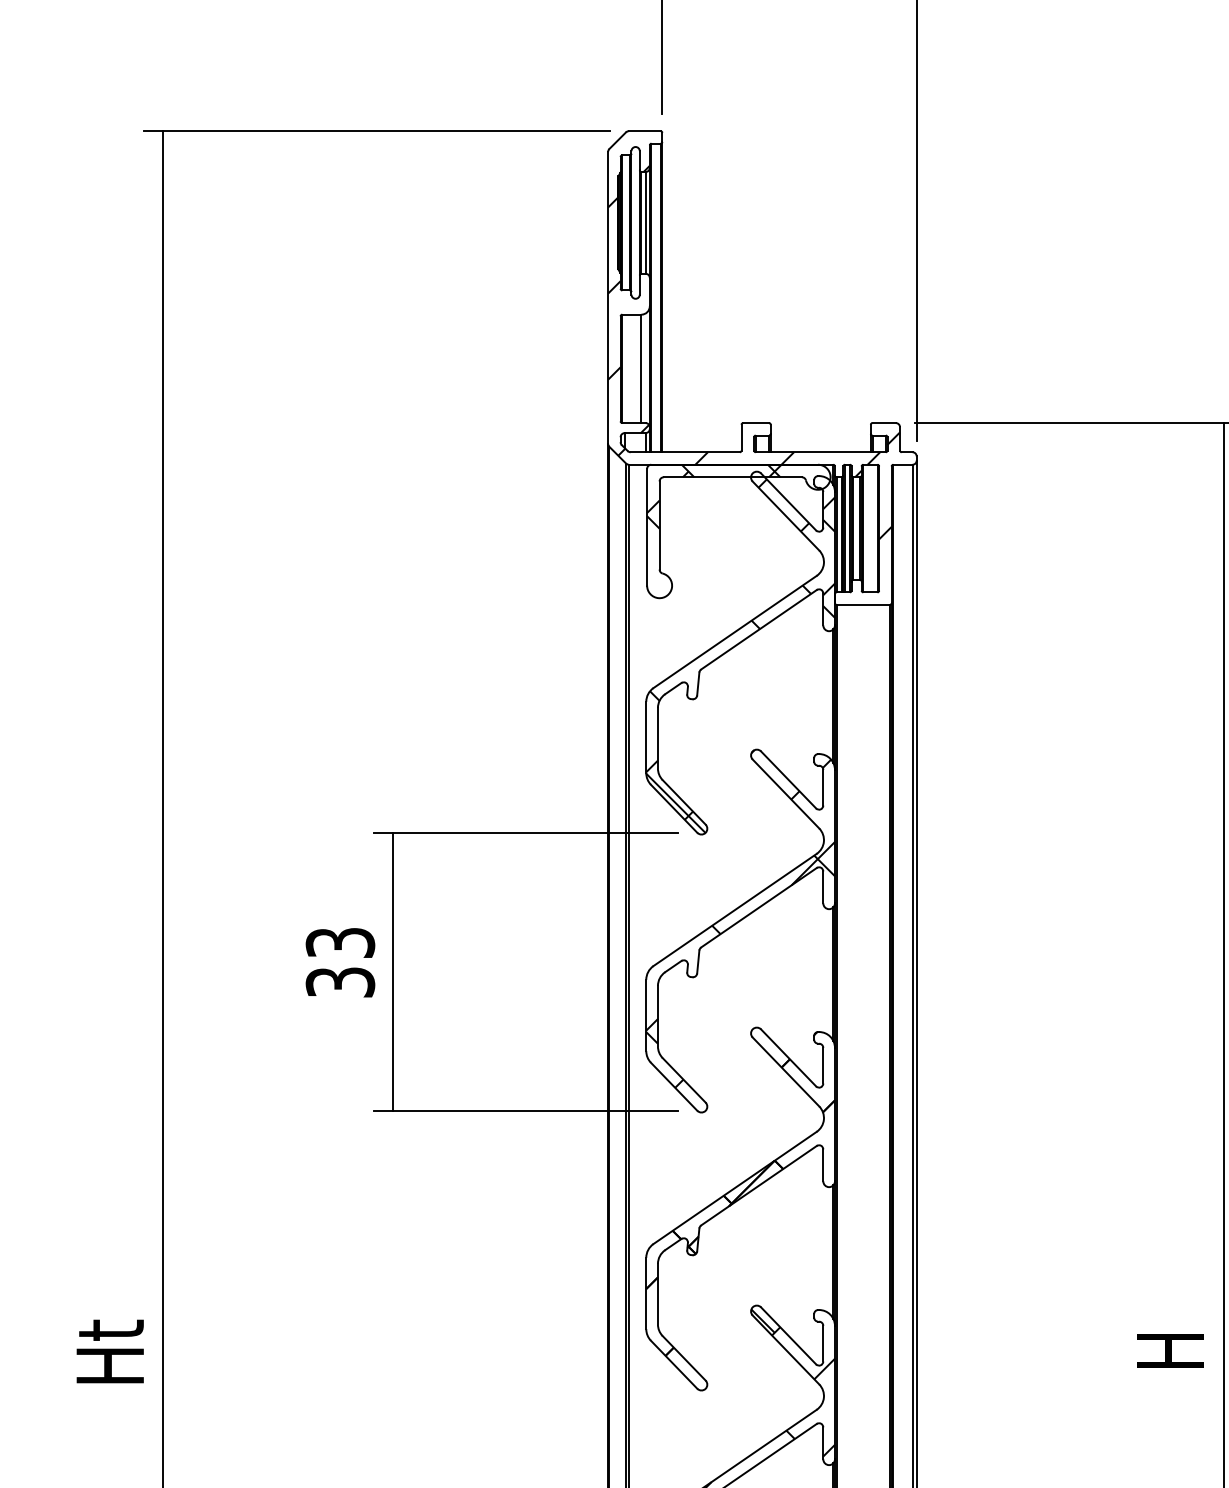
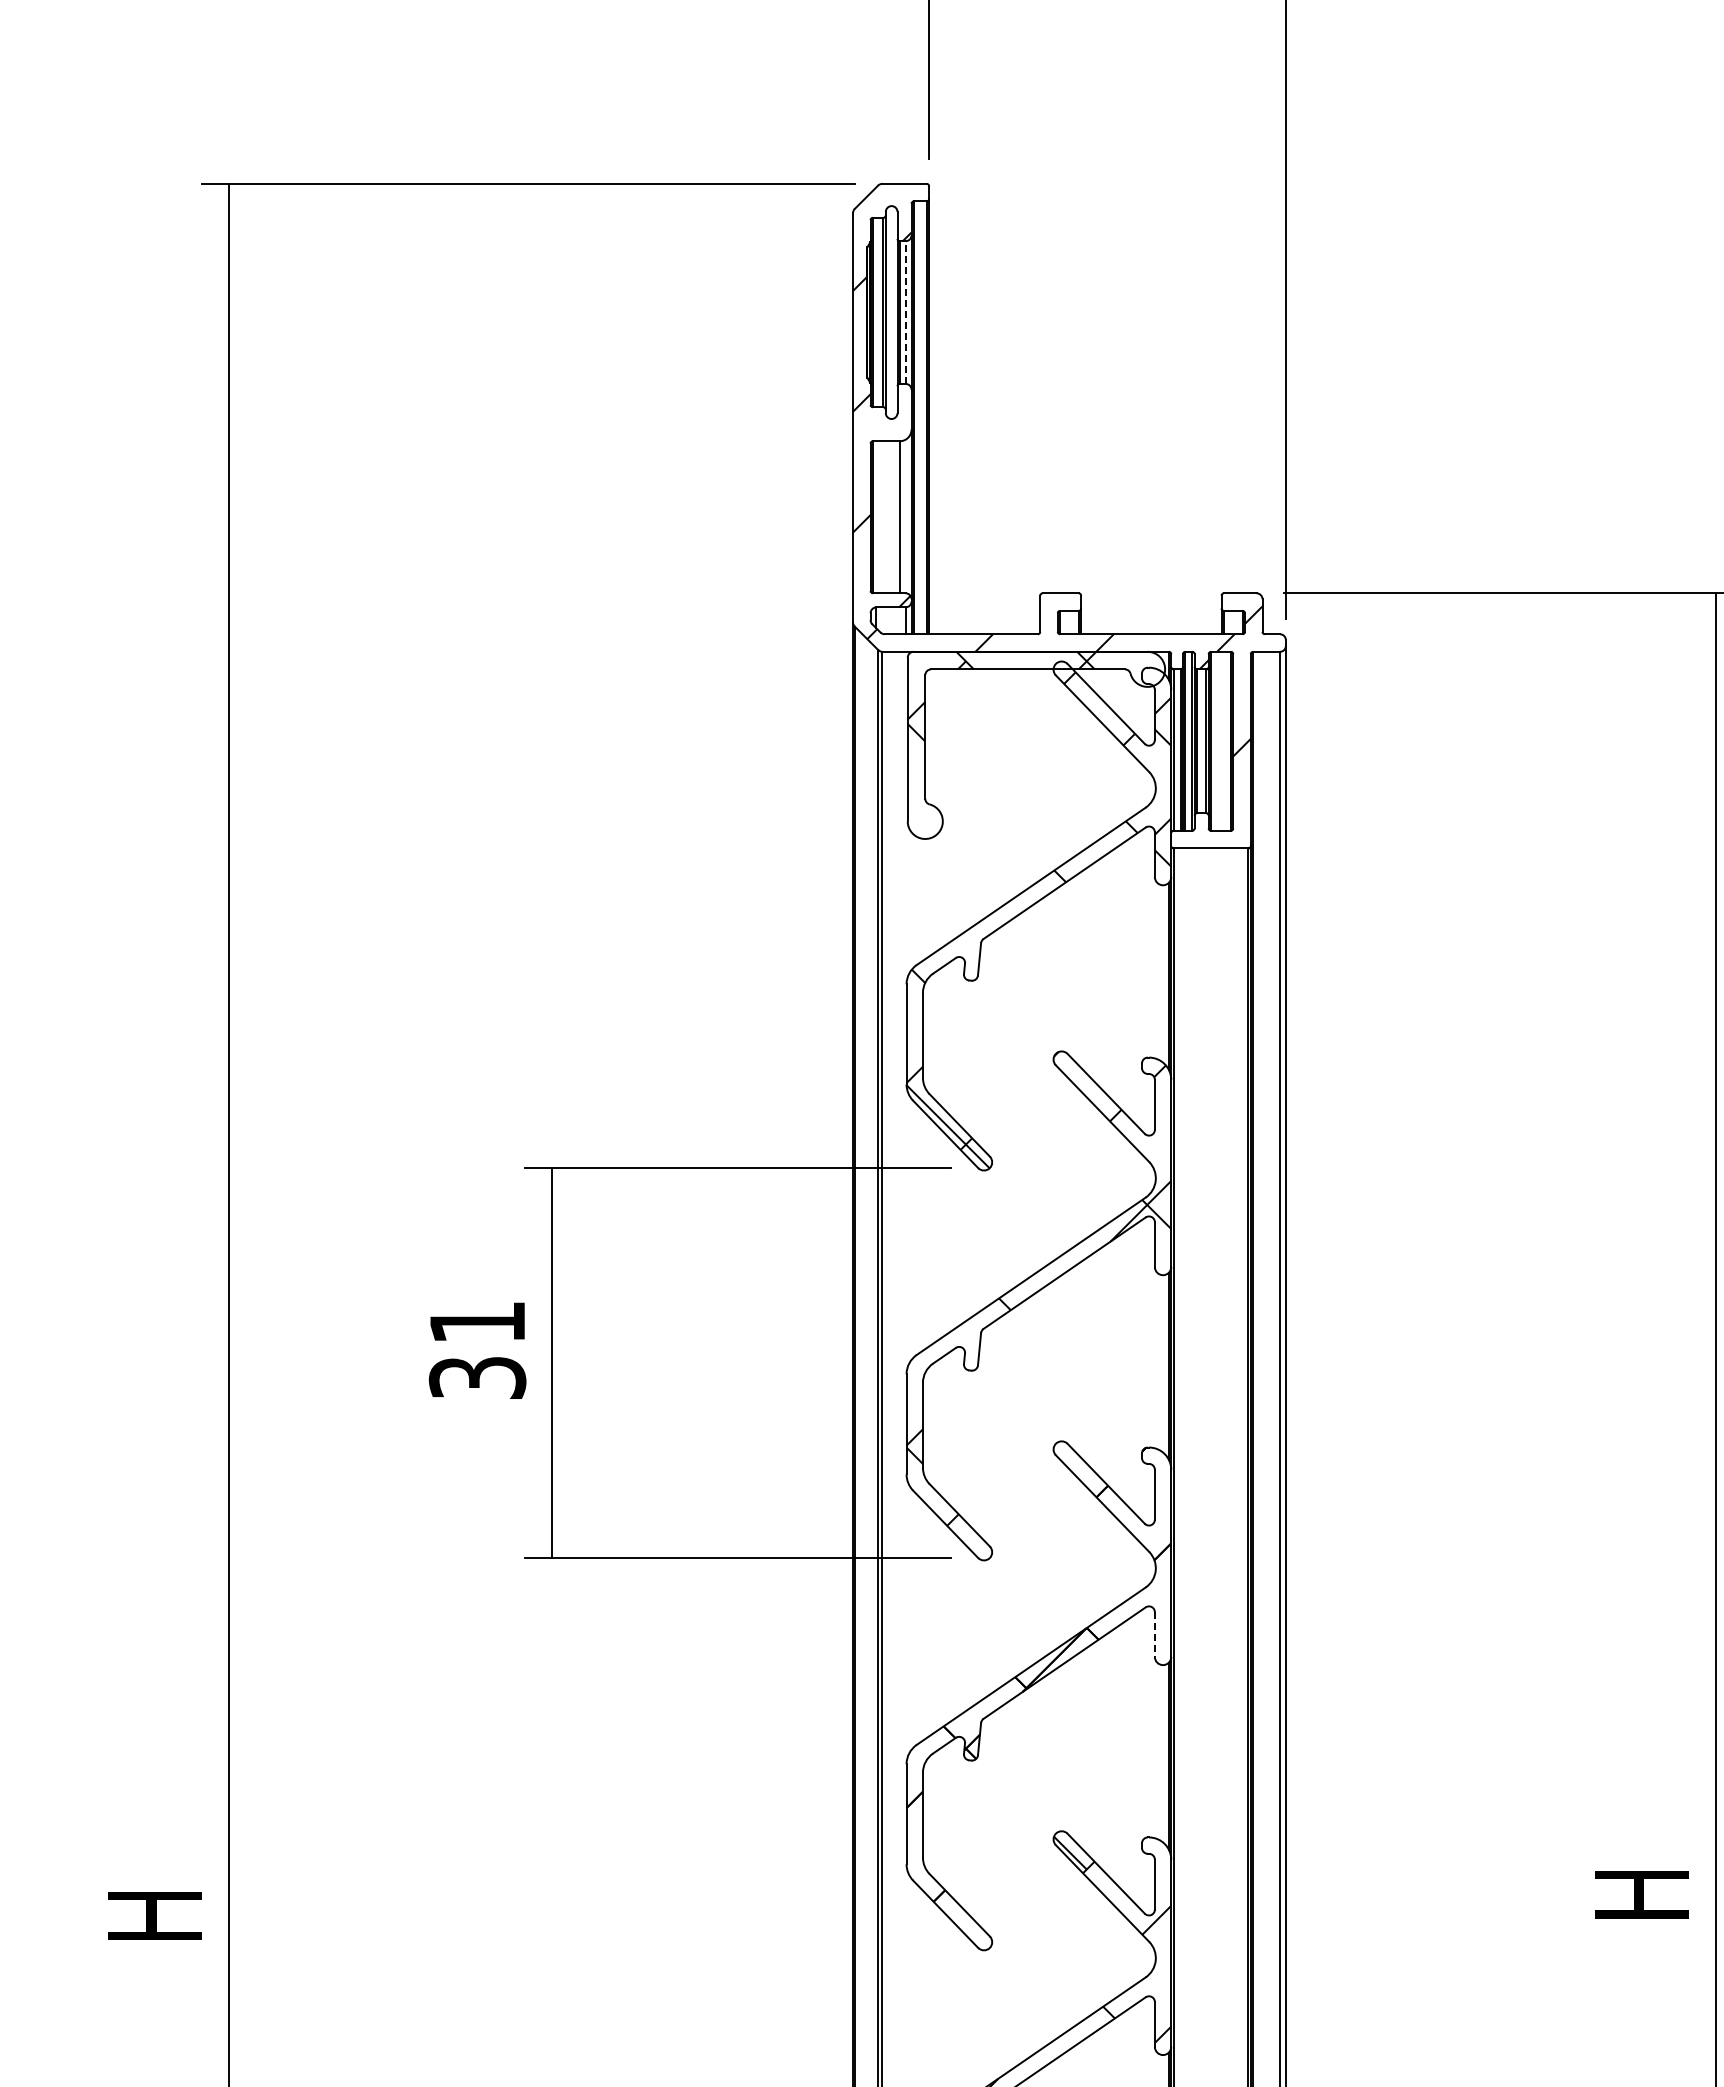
line: (645, 222) -> (905, 312), solid -> dashed
text: (340, 942) -> (477, 1322), 33 -> 31
line: (823, 1166) -> (1154, 1635), solid -> dashed
text: (110, 1351) -> (154, 1895), Ht -> H

